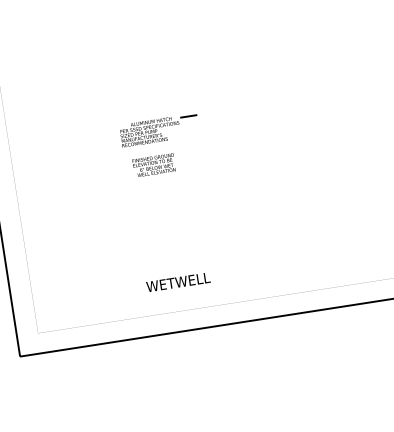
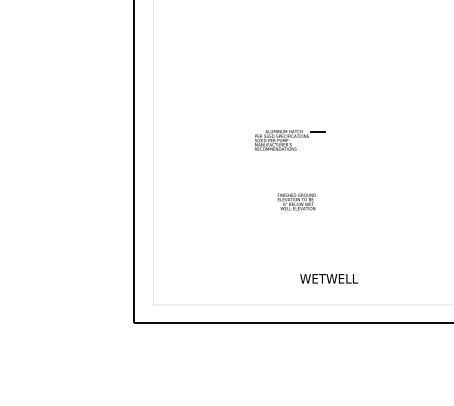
text: (153, 164) -> (296, 201), moved
text: (178, 281) -> (329, 278), moved

